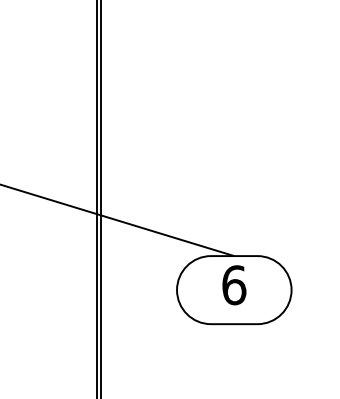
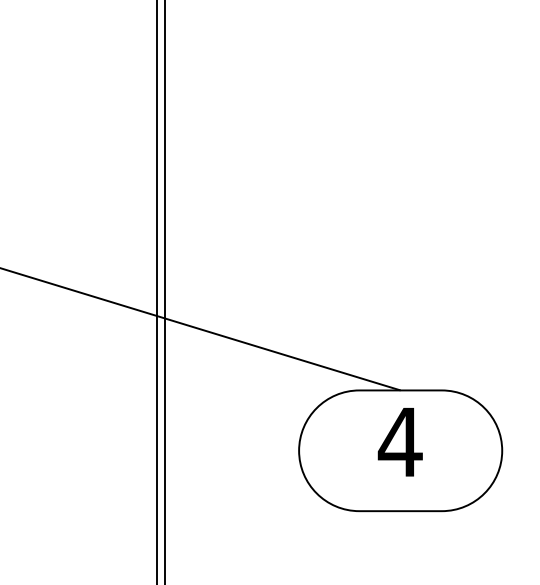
text: (233, 285) -> (399, 442), 6 -> 4

